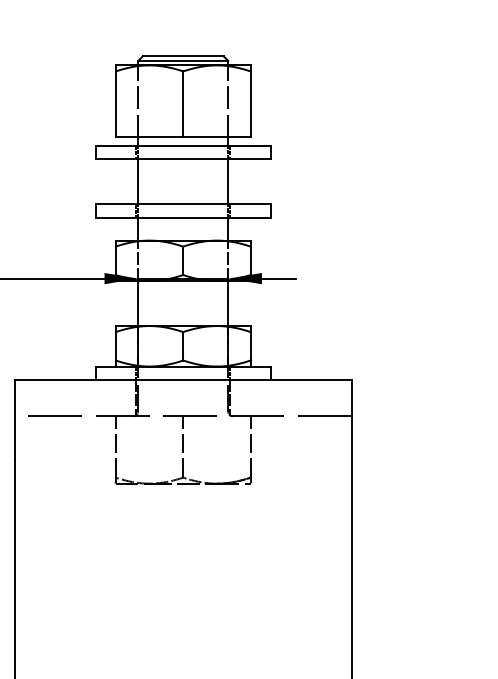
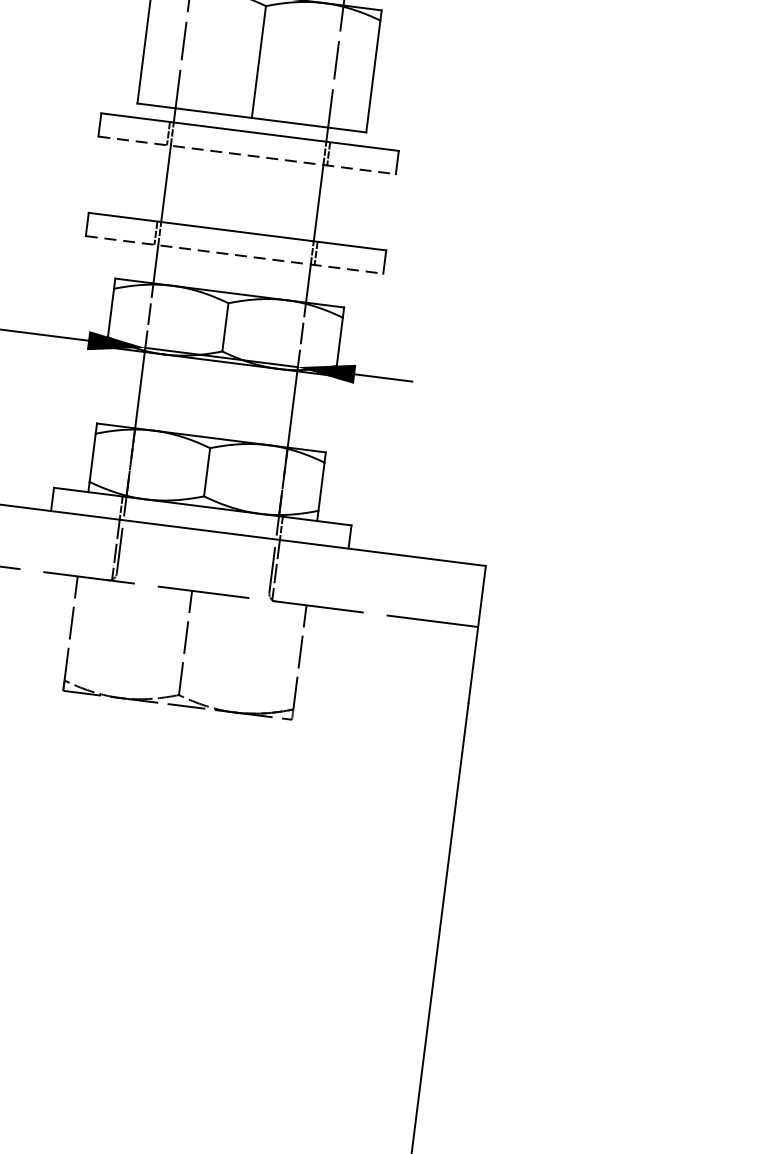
line: (183, 159) -> (247, 155), solid -> dashed
line: (183, 218) -> (234, 255), solid -> dashed

